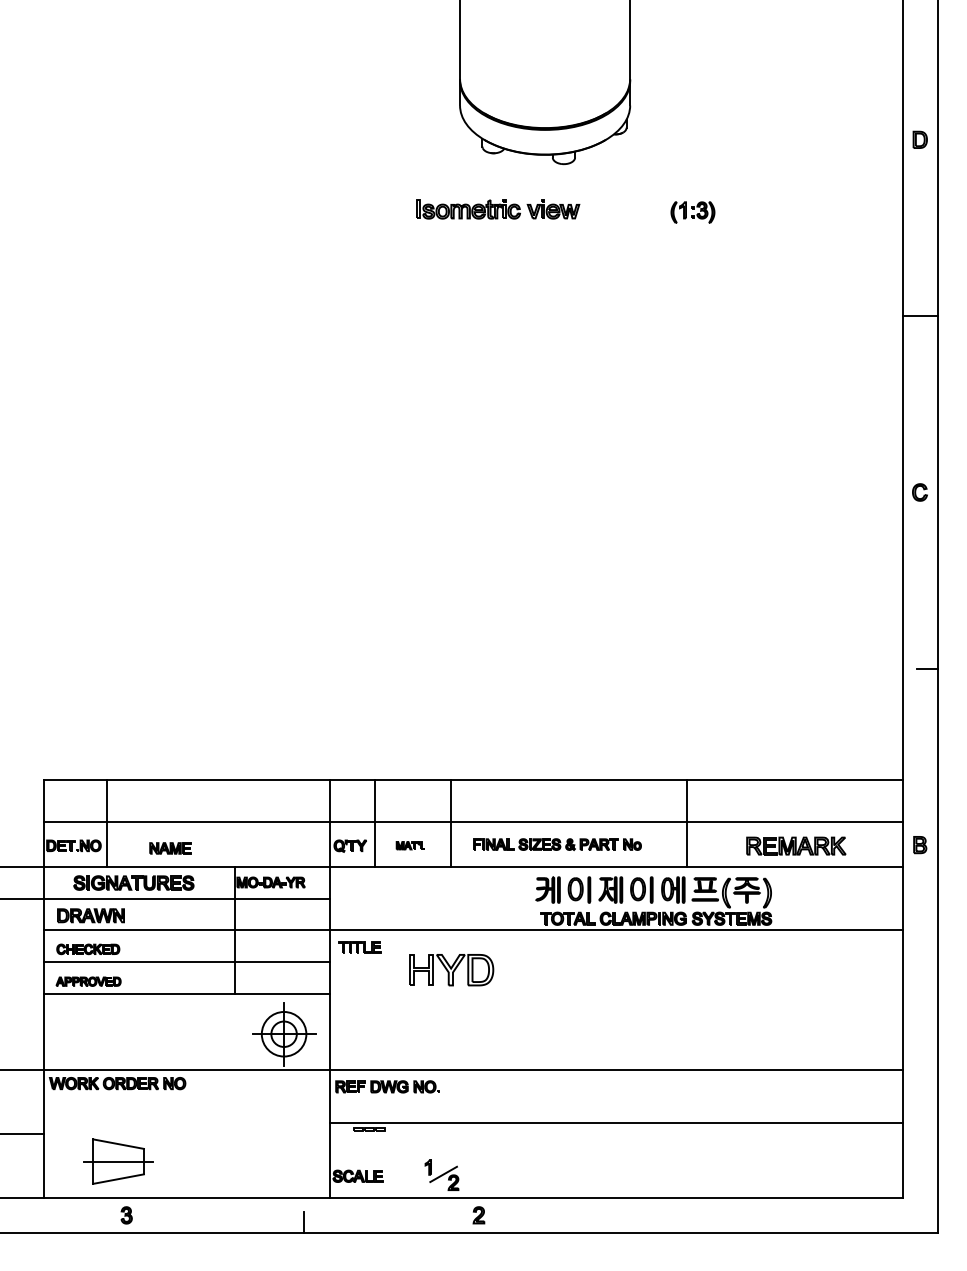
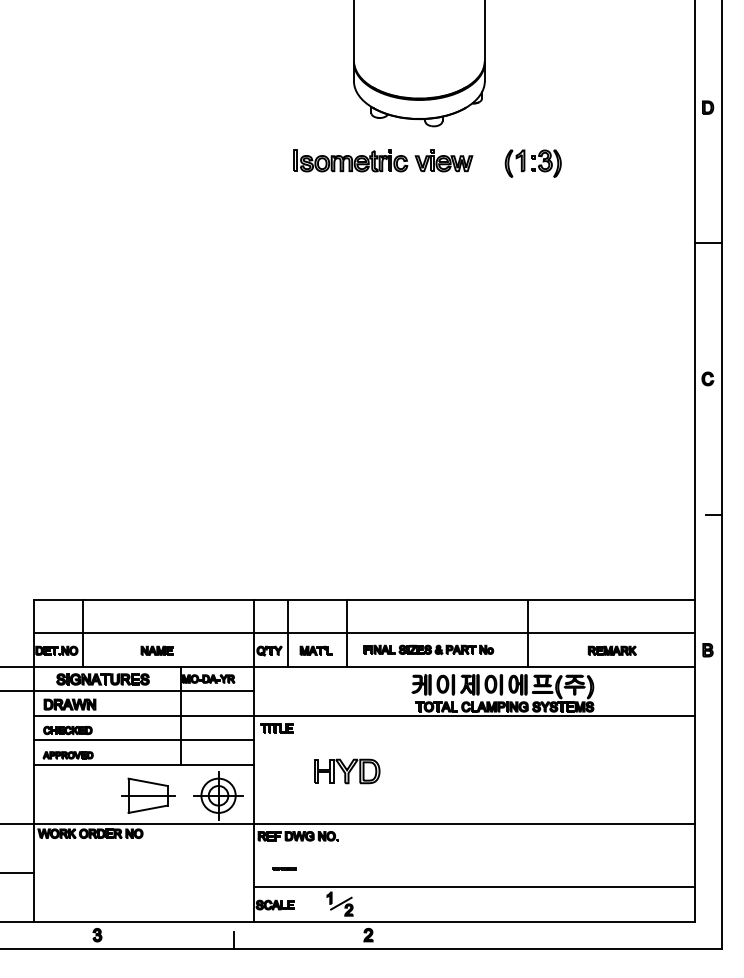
part: (498, 208) -> (383, 160), size x1.43
part: (692, 212) -> (532, 163), size x1.67
part: (410, 845) -> (315, 650), size x1.43
part: (794, 845) -> (611, 650), size x0.62
part: (169, 848) -> (156, 650), moved
part: (451, 970) -> (347, 771), moved
line: (616, 1123) -> (474, 887), moved
part: (118, 1161) -> (148, 795), moved

